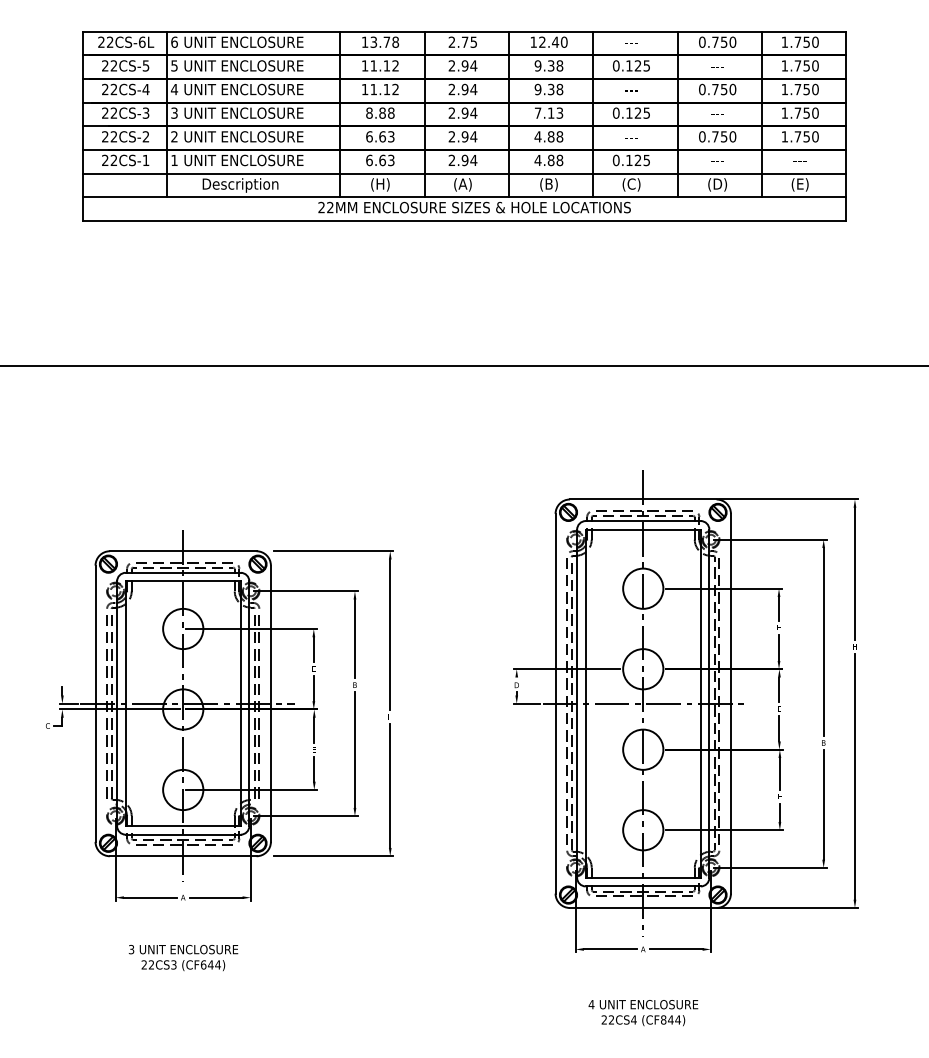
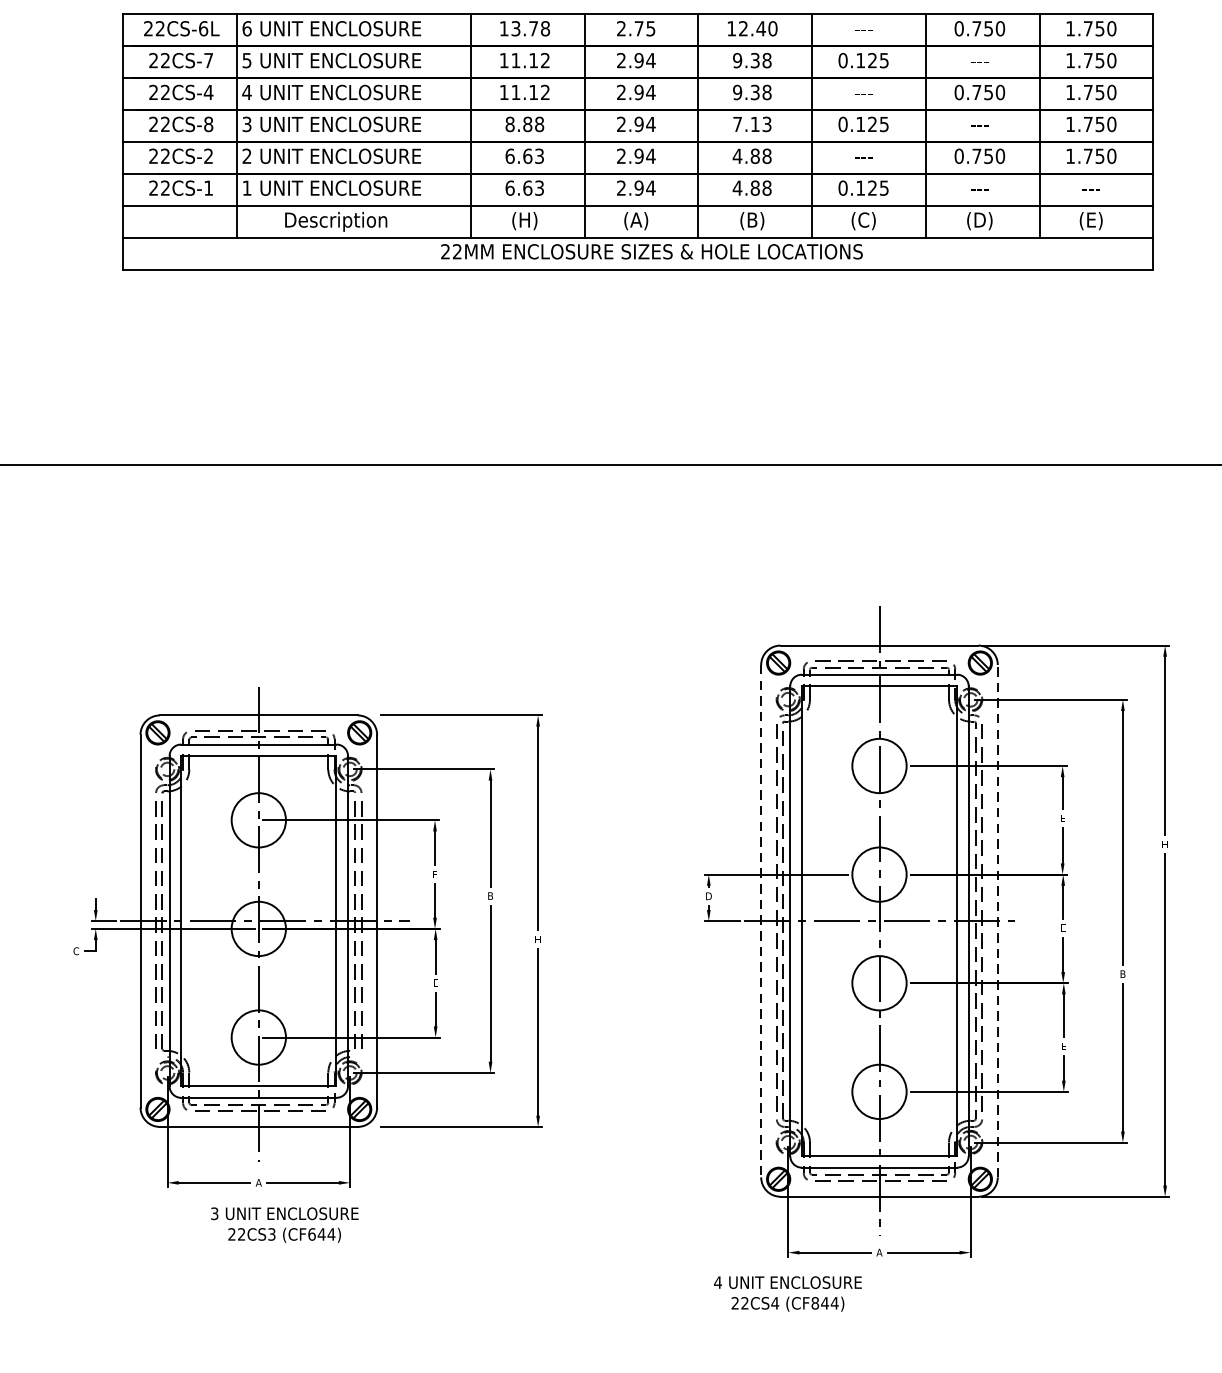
text: (145, 65) -> (207, 60), 22CS-5 -> 22CS-7
text: (145, 112) -> (207, 123), 22CS-3 -> 22CS-8
line: (555, 703) -> (761, 920), solid -> dashed
line: (730, 703) -> (997, 920), solid -> dashed
text: (183, 958) -> (284, 1225), moved
text: (643, 1013) -> (788, 1294), moved

